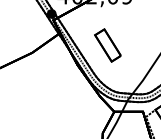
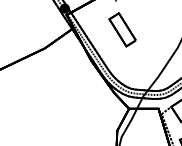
part: (107, 45) -> (122, 29), moved

